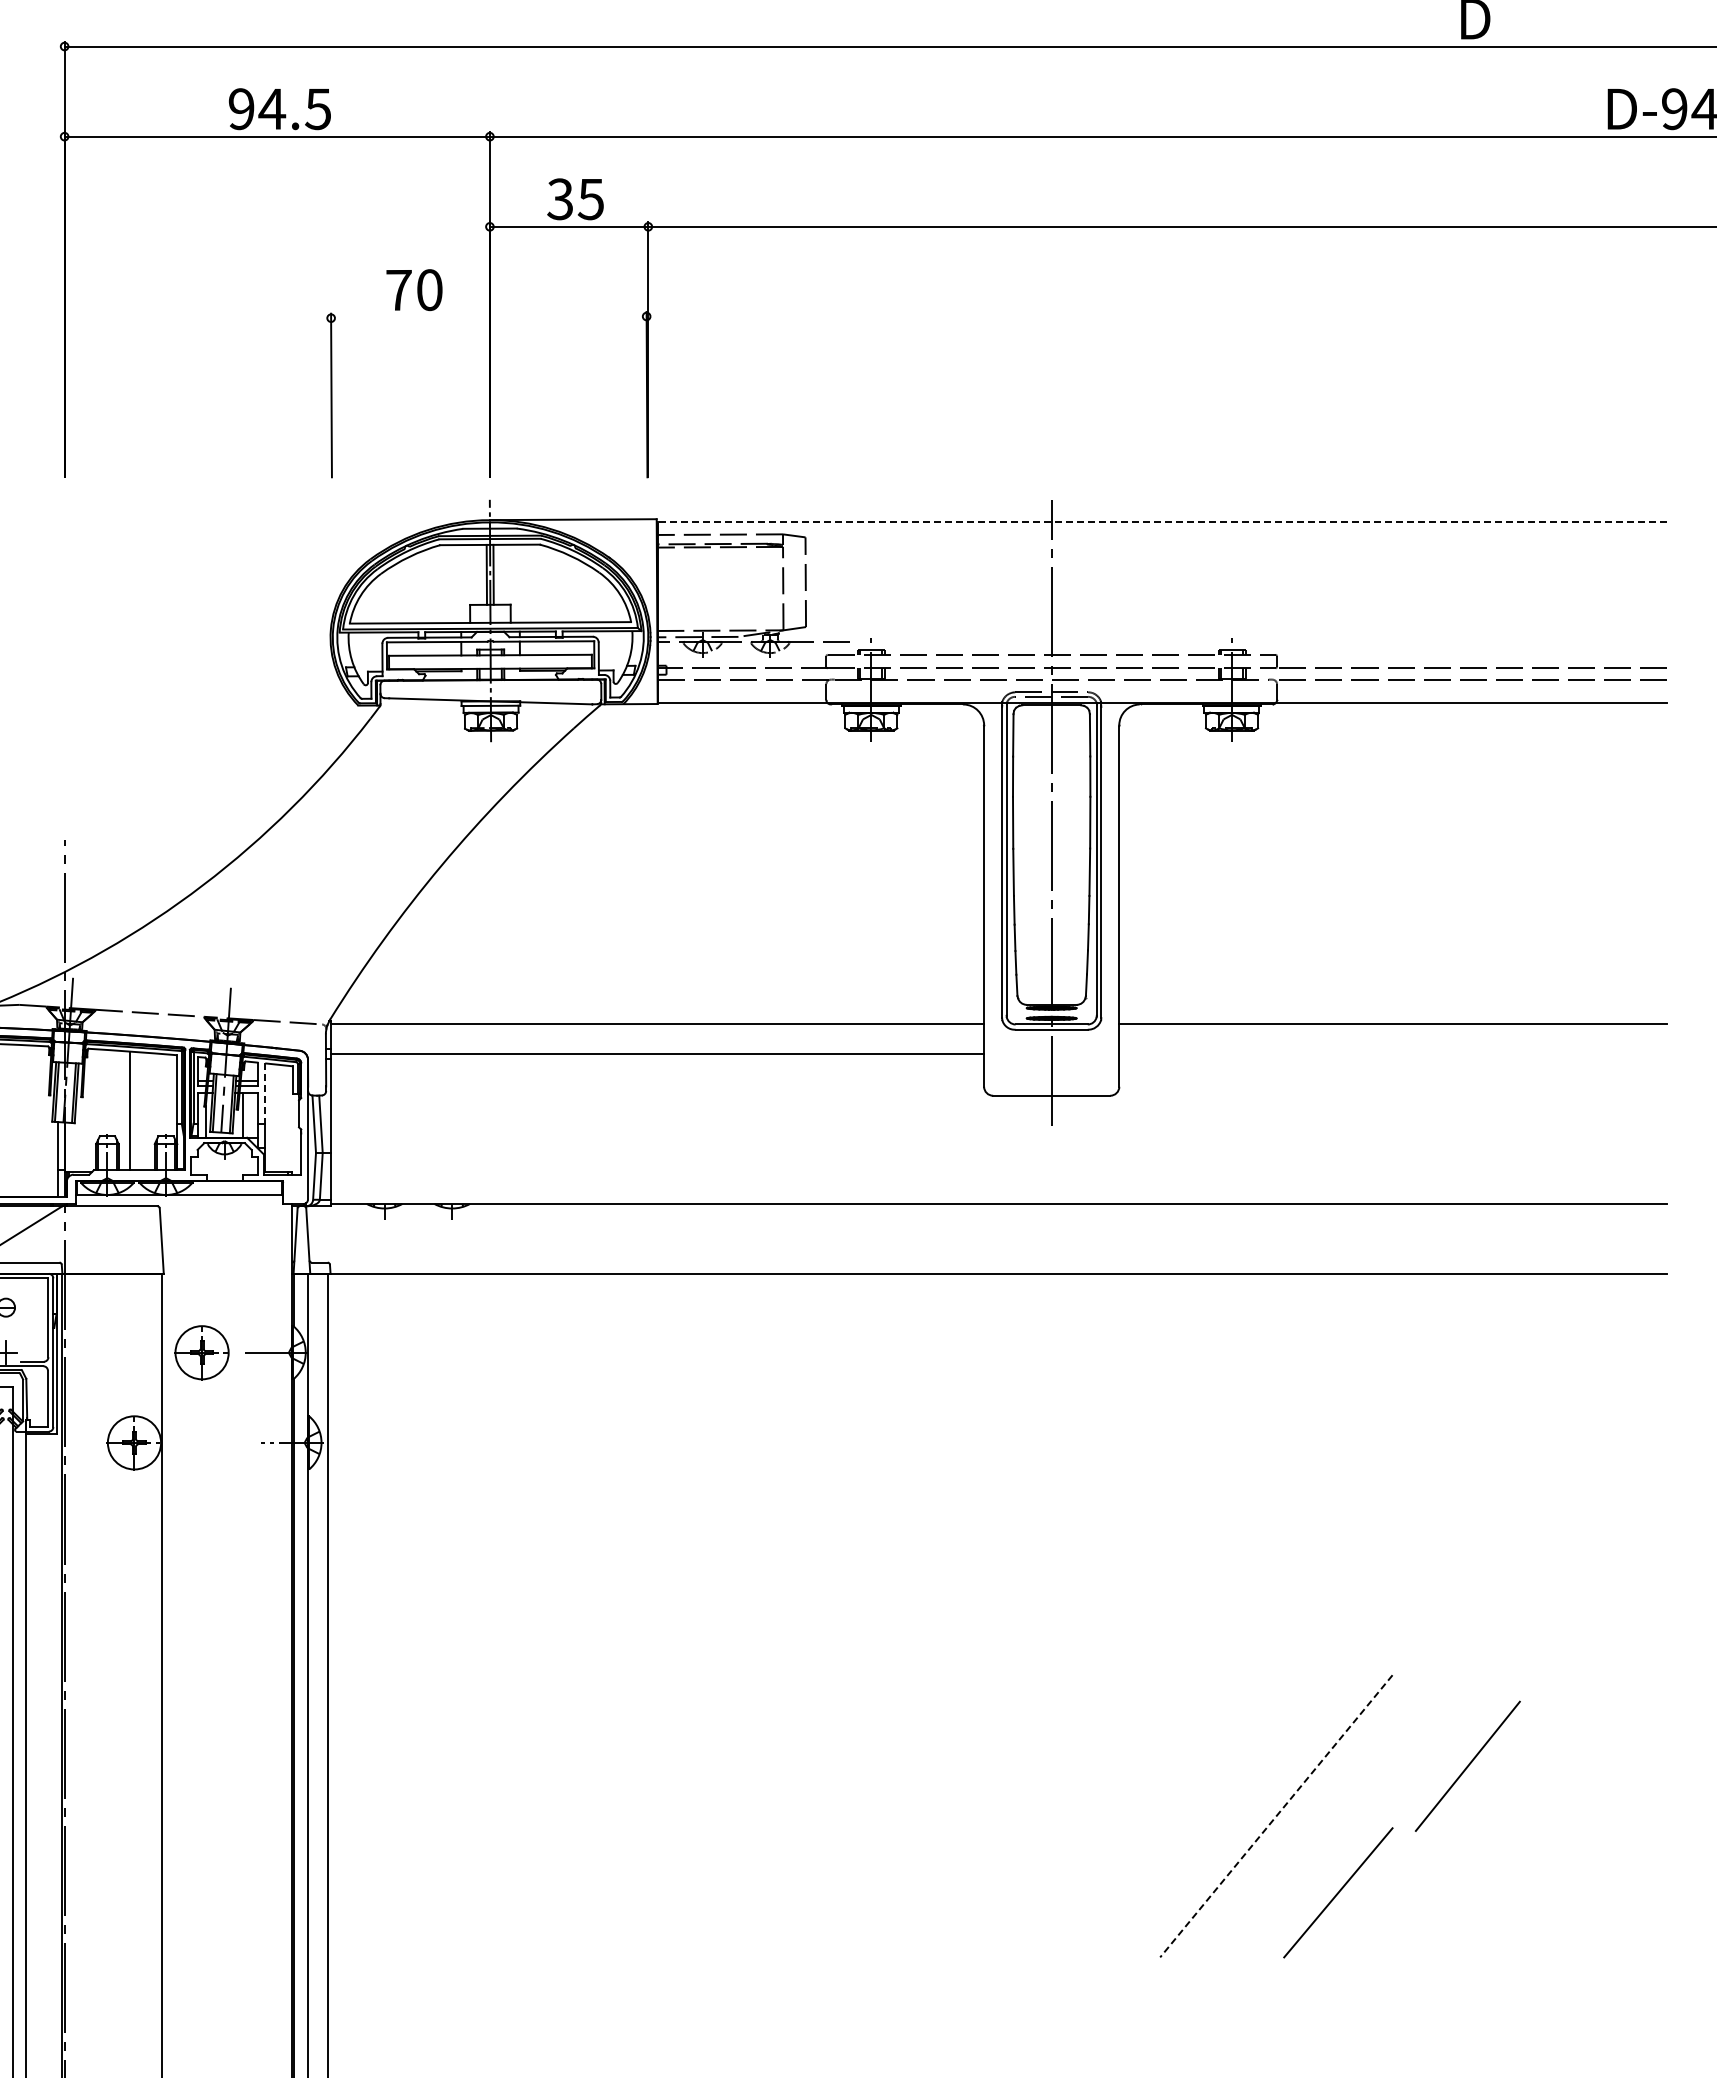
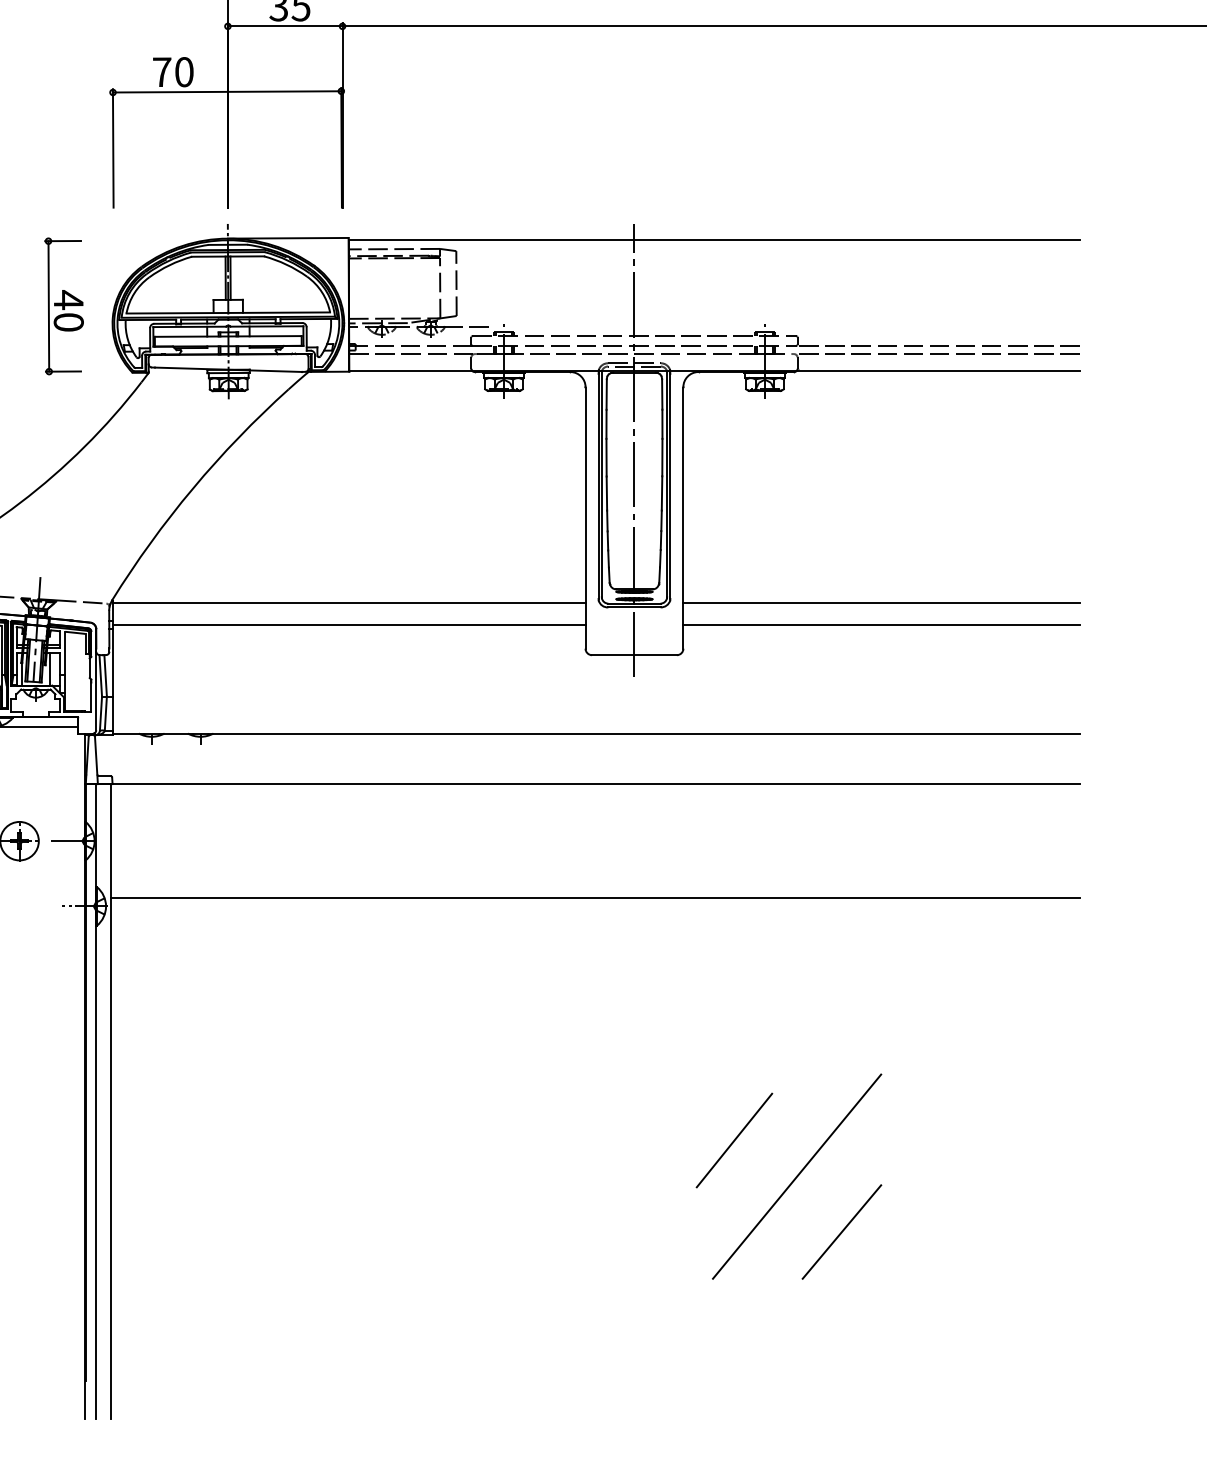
line: (488, 317) -> (226, 91), added
line: (1162, 522) -> (714, 240), dashed -> solid
part: (263, 613) -> (64, 306), added
line: (1392, 1053) -> (881, 624), added
line: (265, 1094) -> (65, 654), dashed -> solid
line: (997, 1431) -> (595, 898), added
line: (1467, 1765) -> (734, 1139), moved
line: (1276, 1816) -> (797, 1176), dashed -> solid

